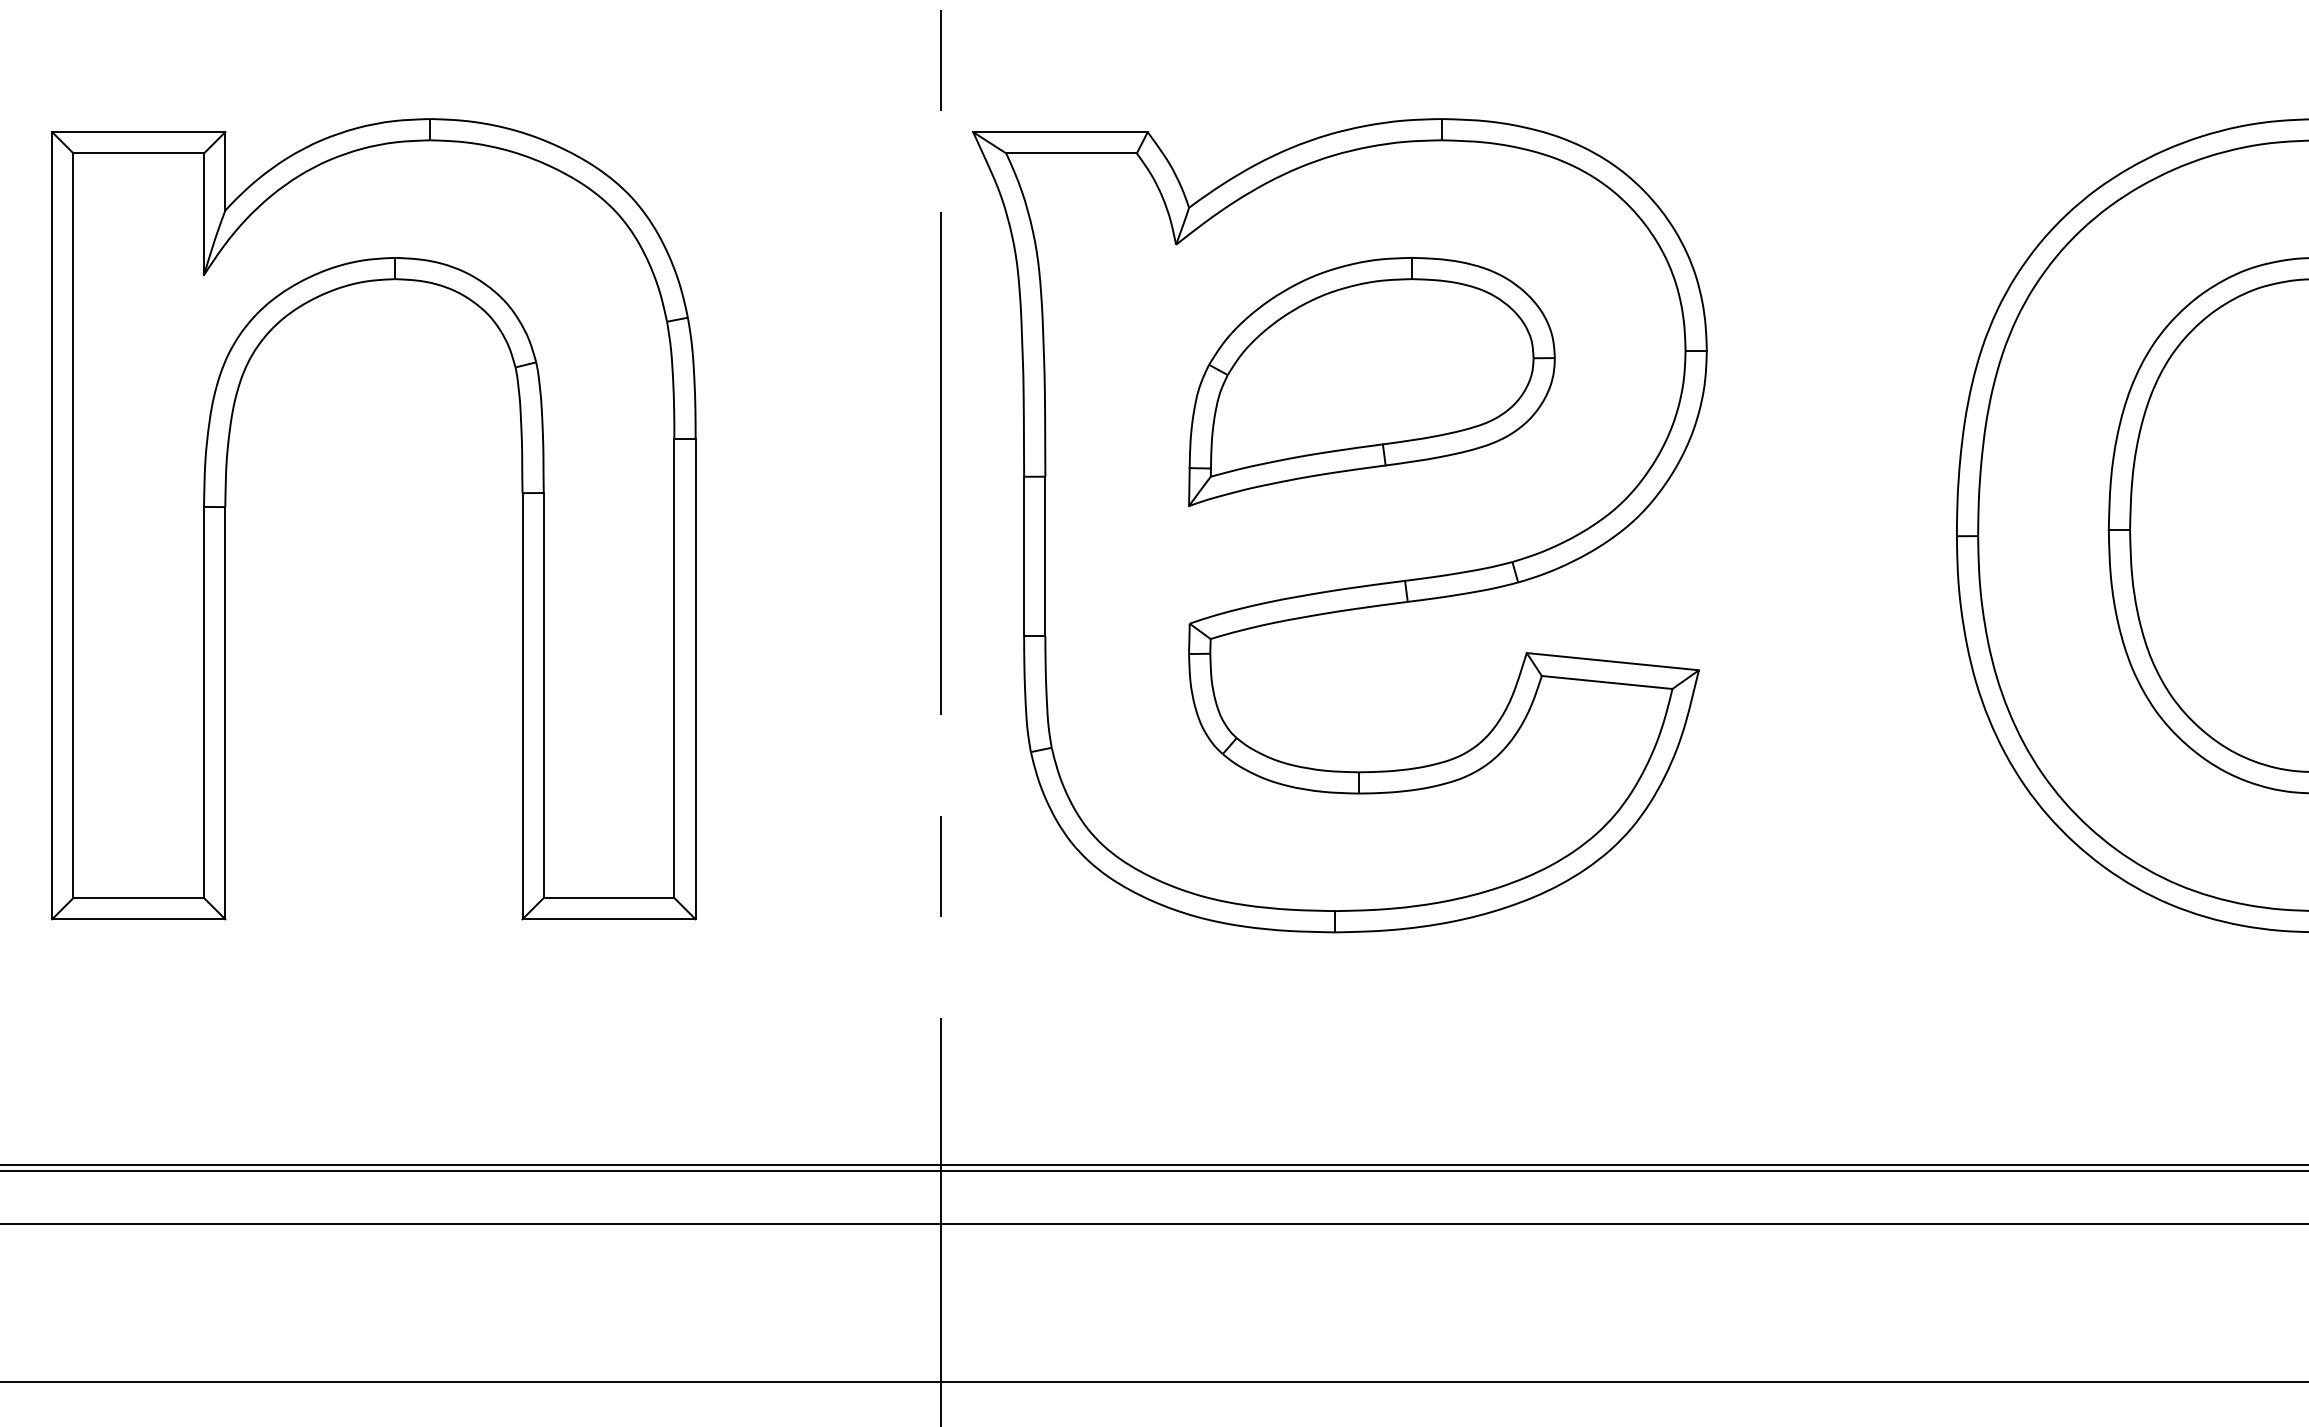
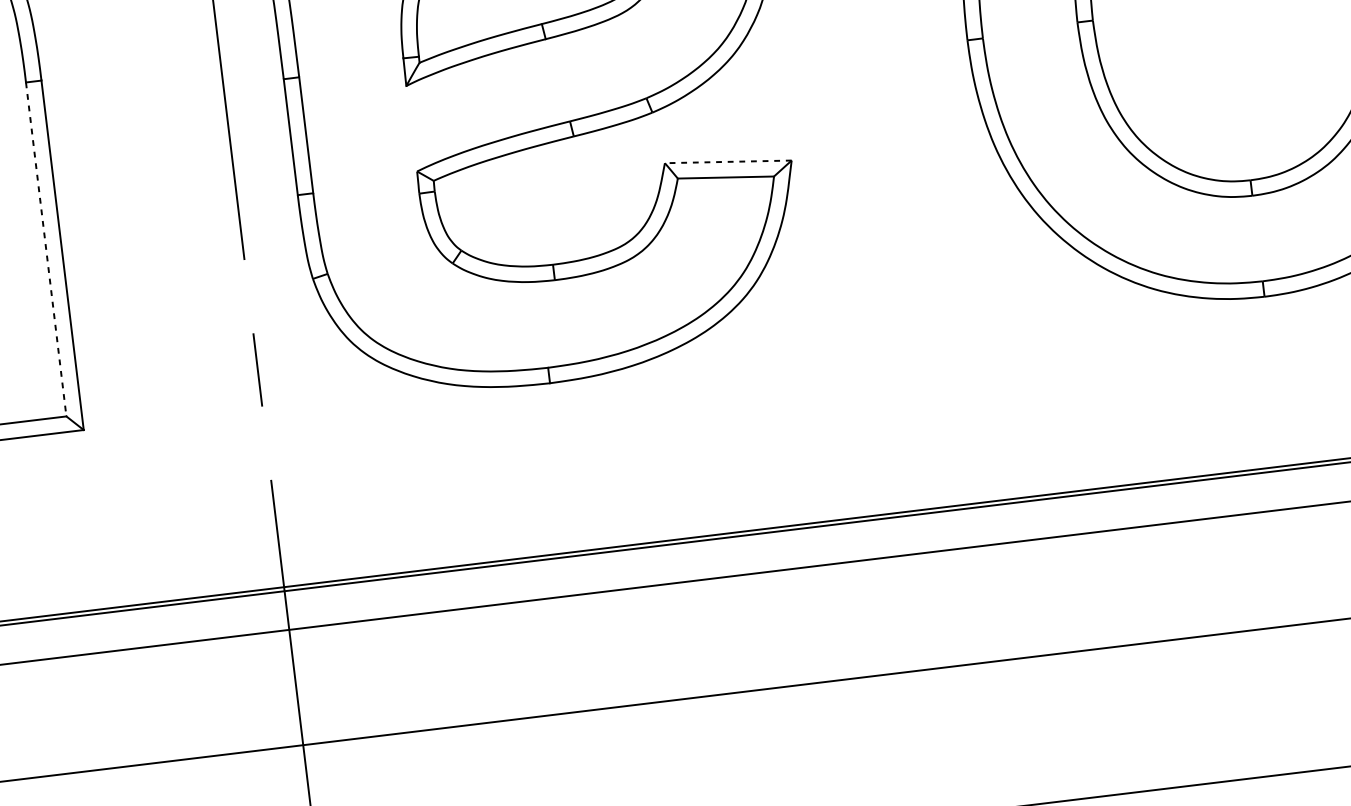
line: (1612, 661) -> (728, 161), solid -> dashed
line: (674, 668) -> (46, 249), solid -> dashed

